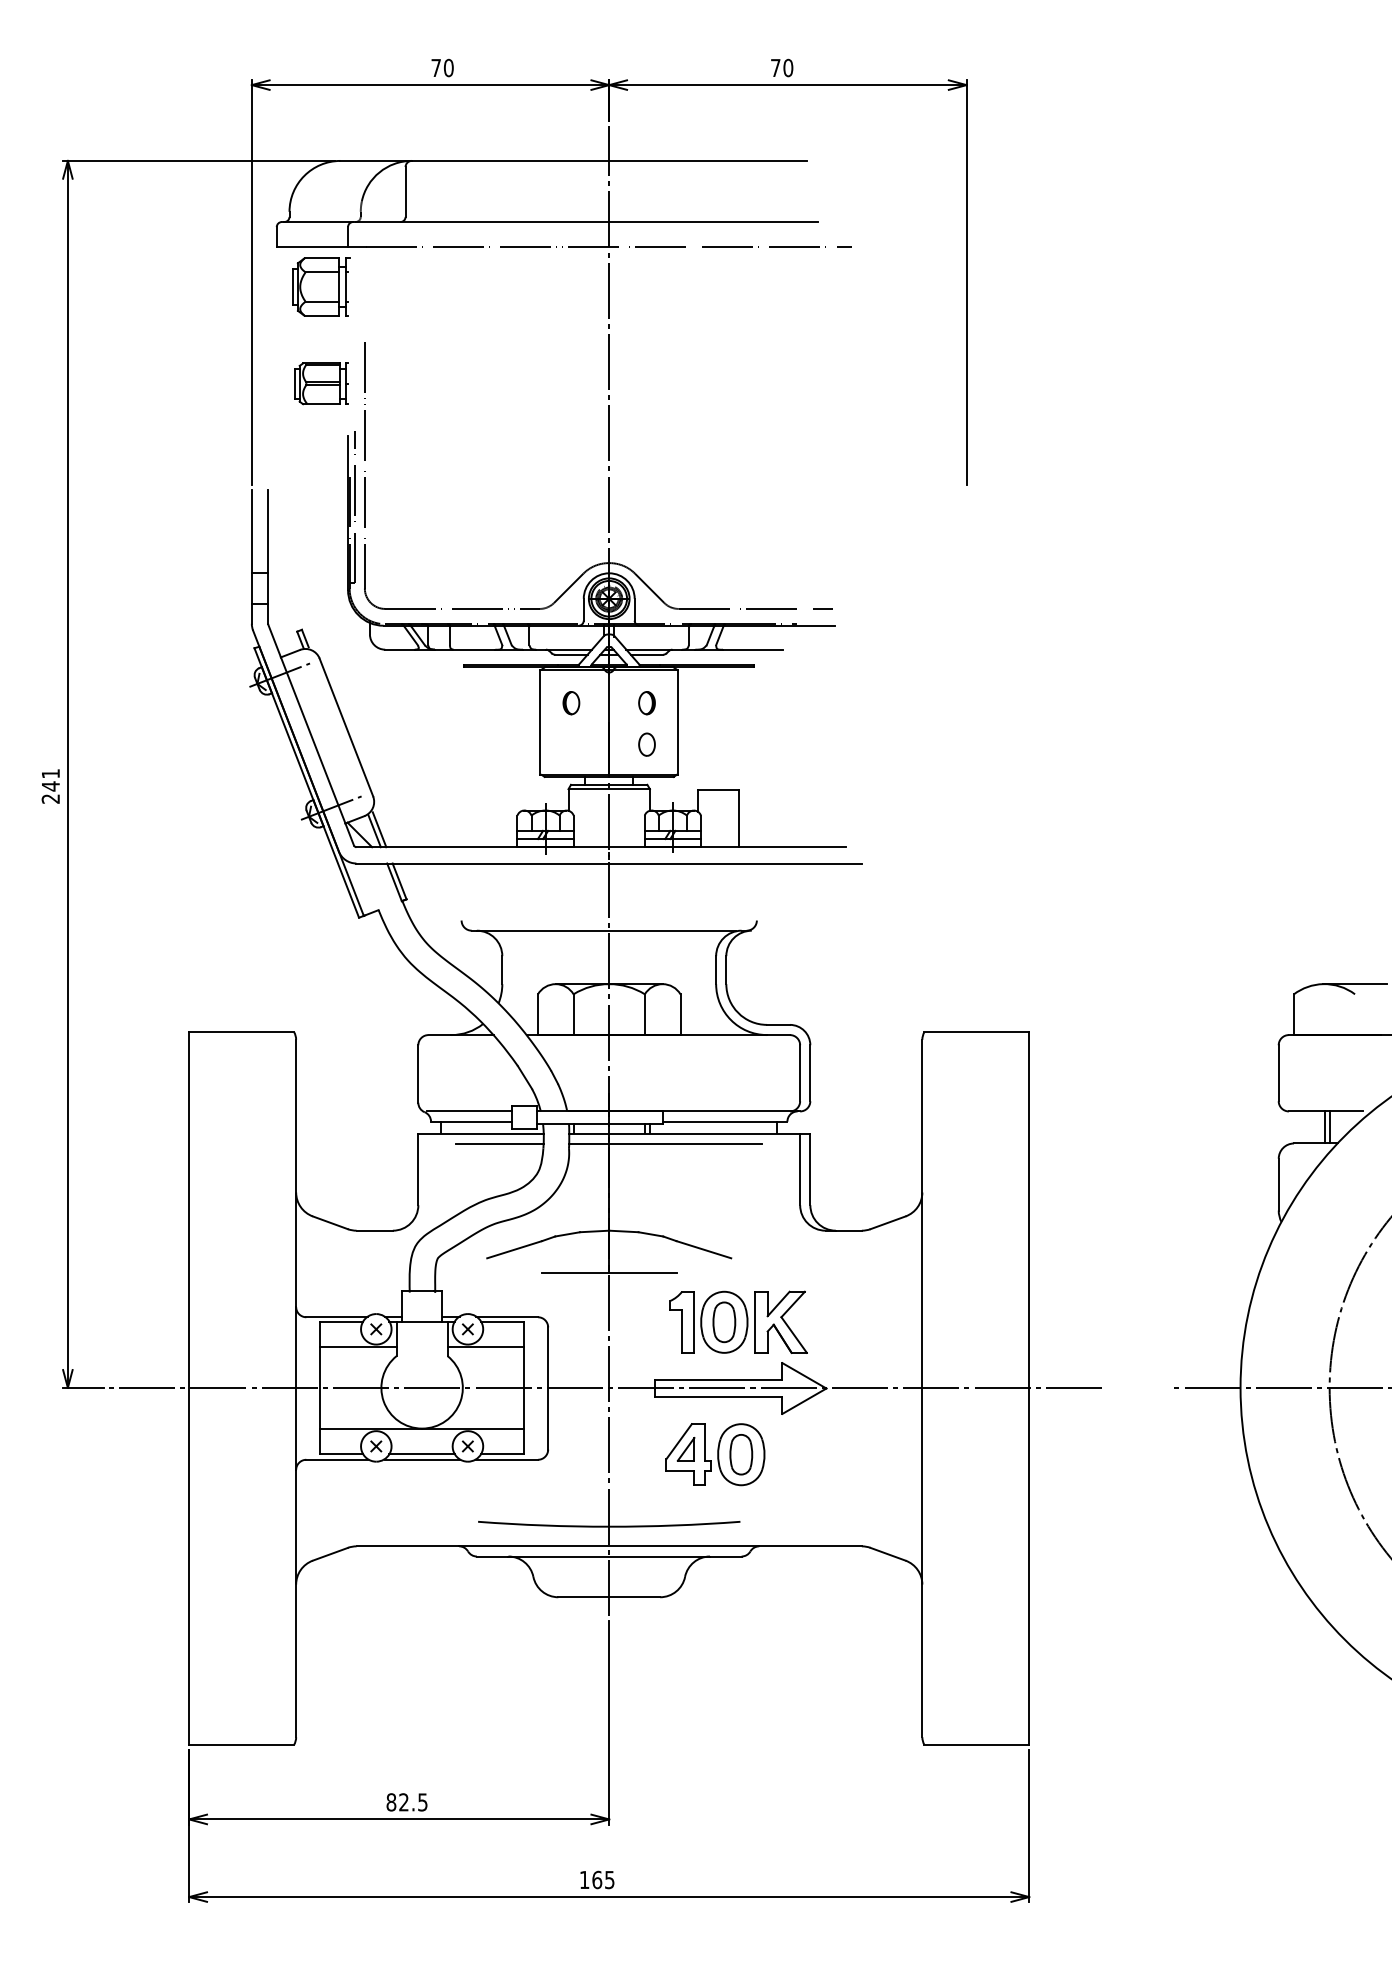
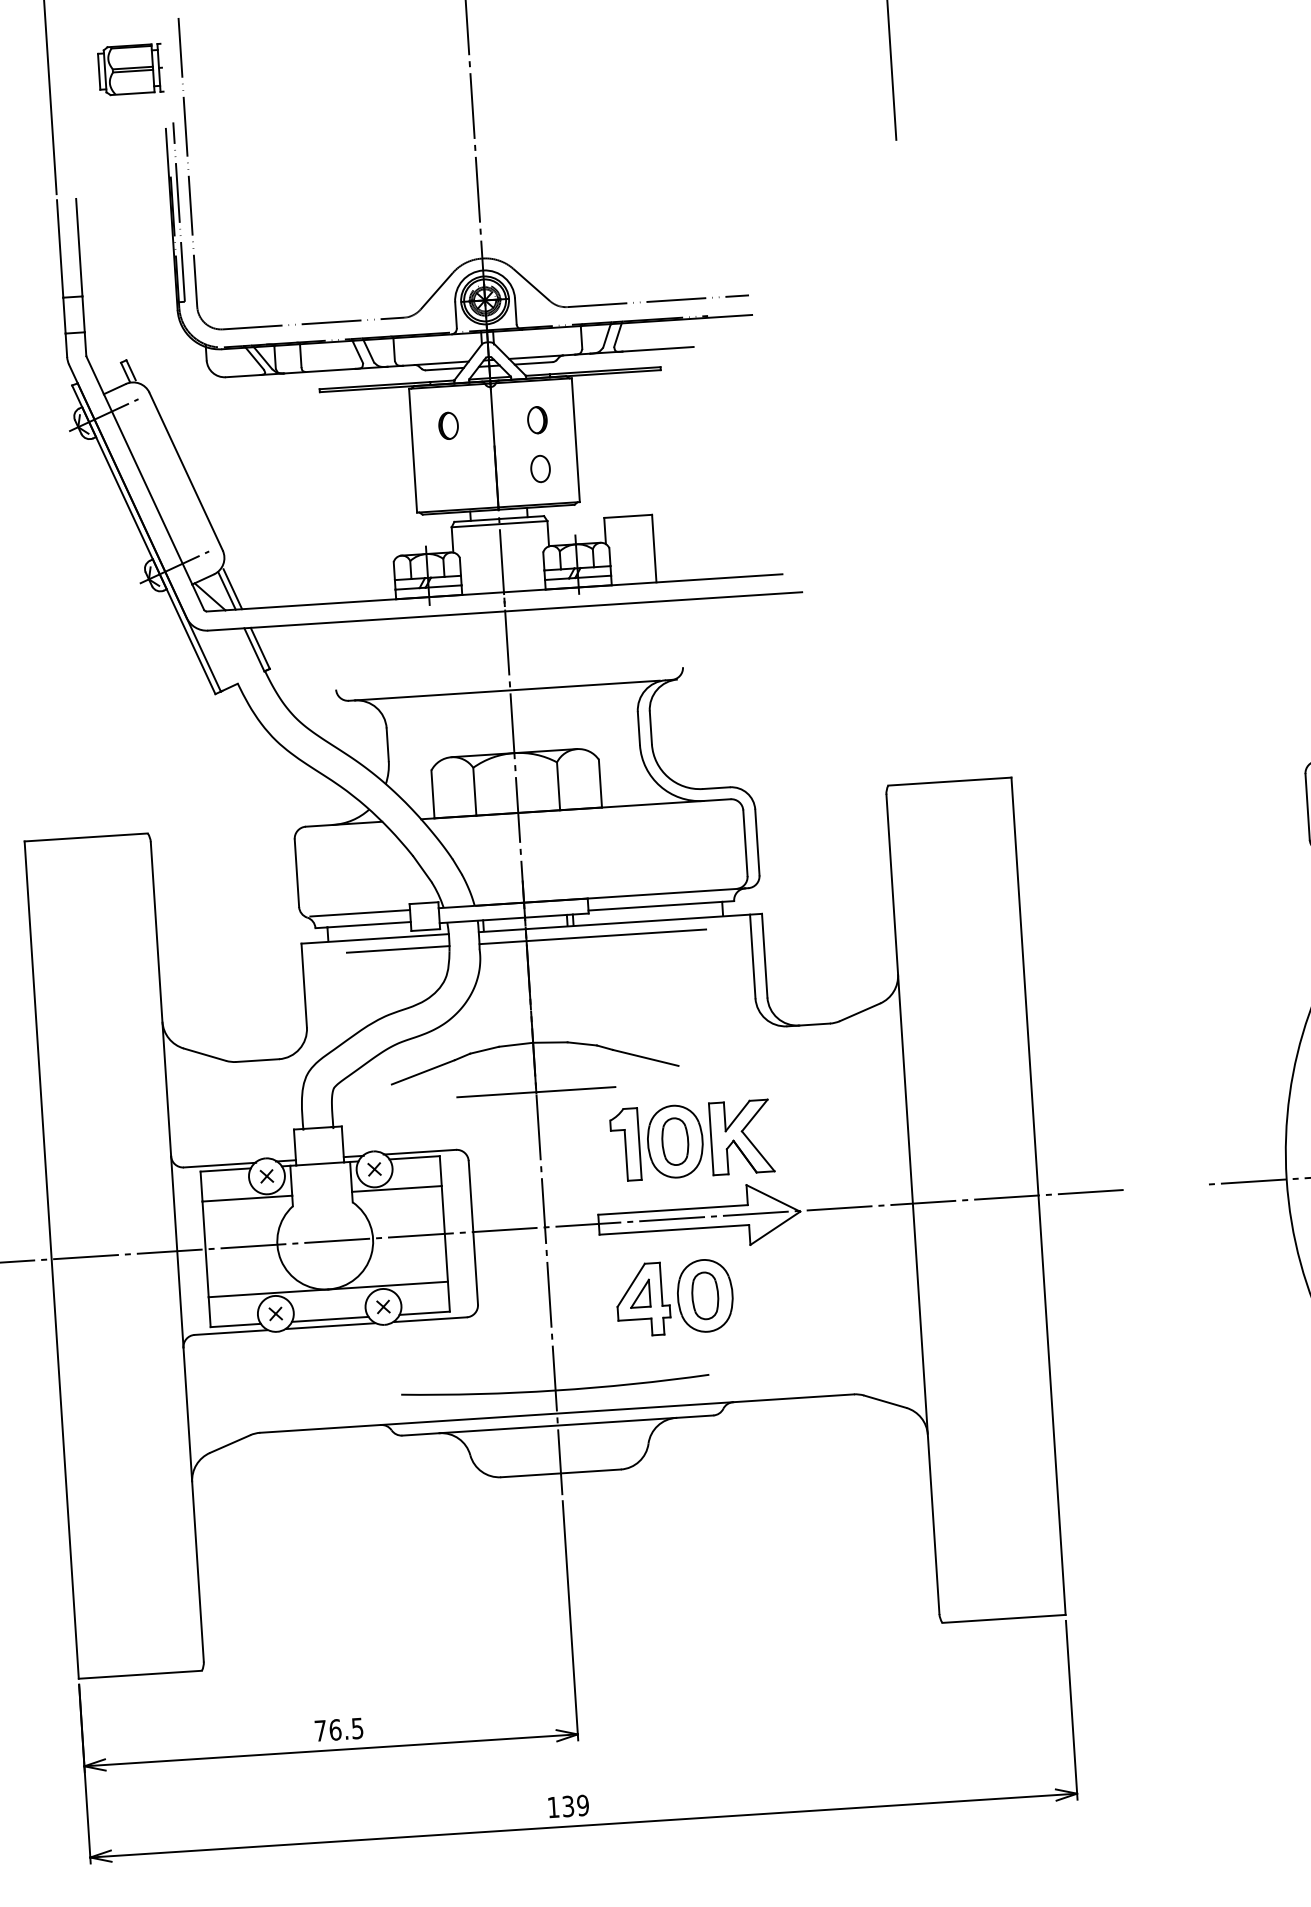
text: (397, 1802) -> (327, 1730), 82.5 -> 76.5
text: (603, 1879) -> (575, 1805), 165 -> 139

